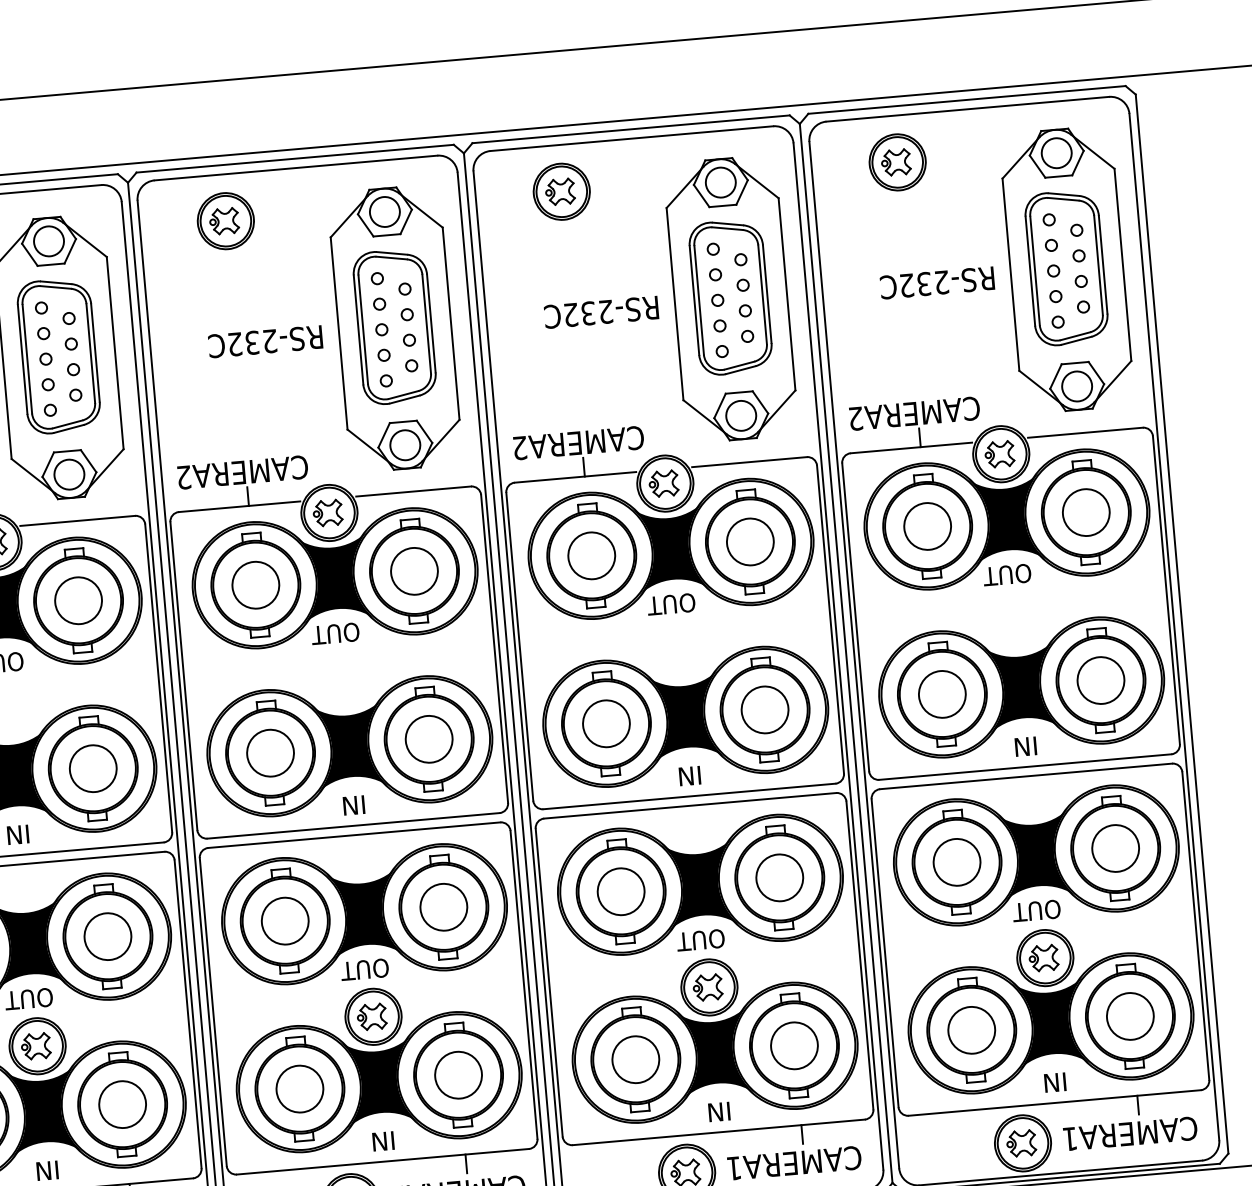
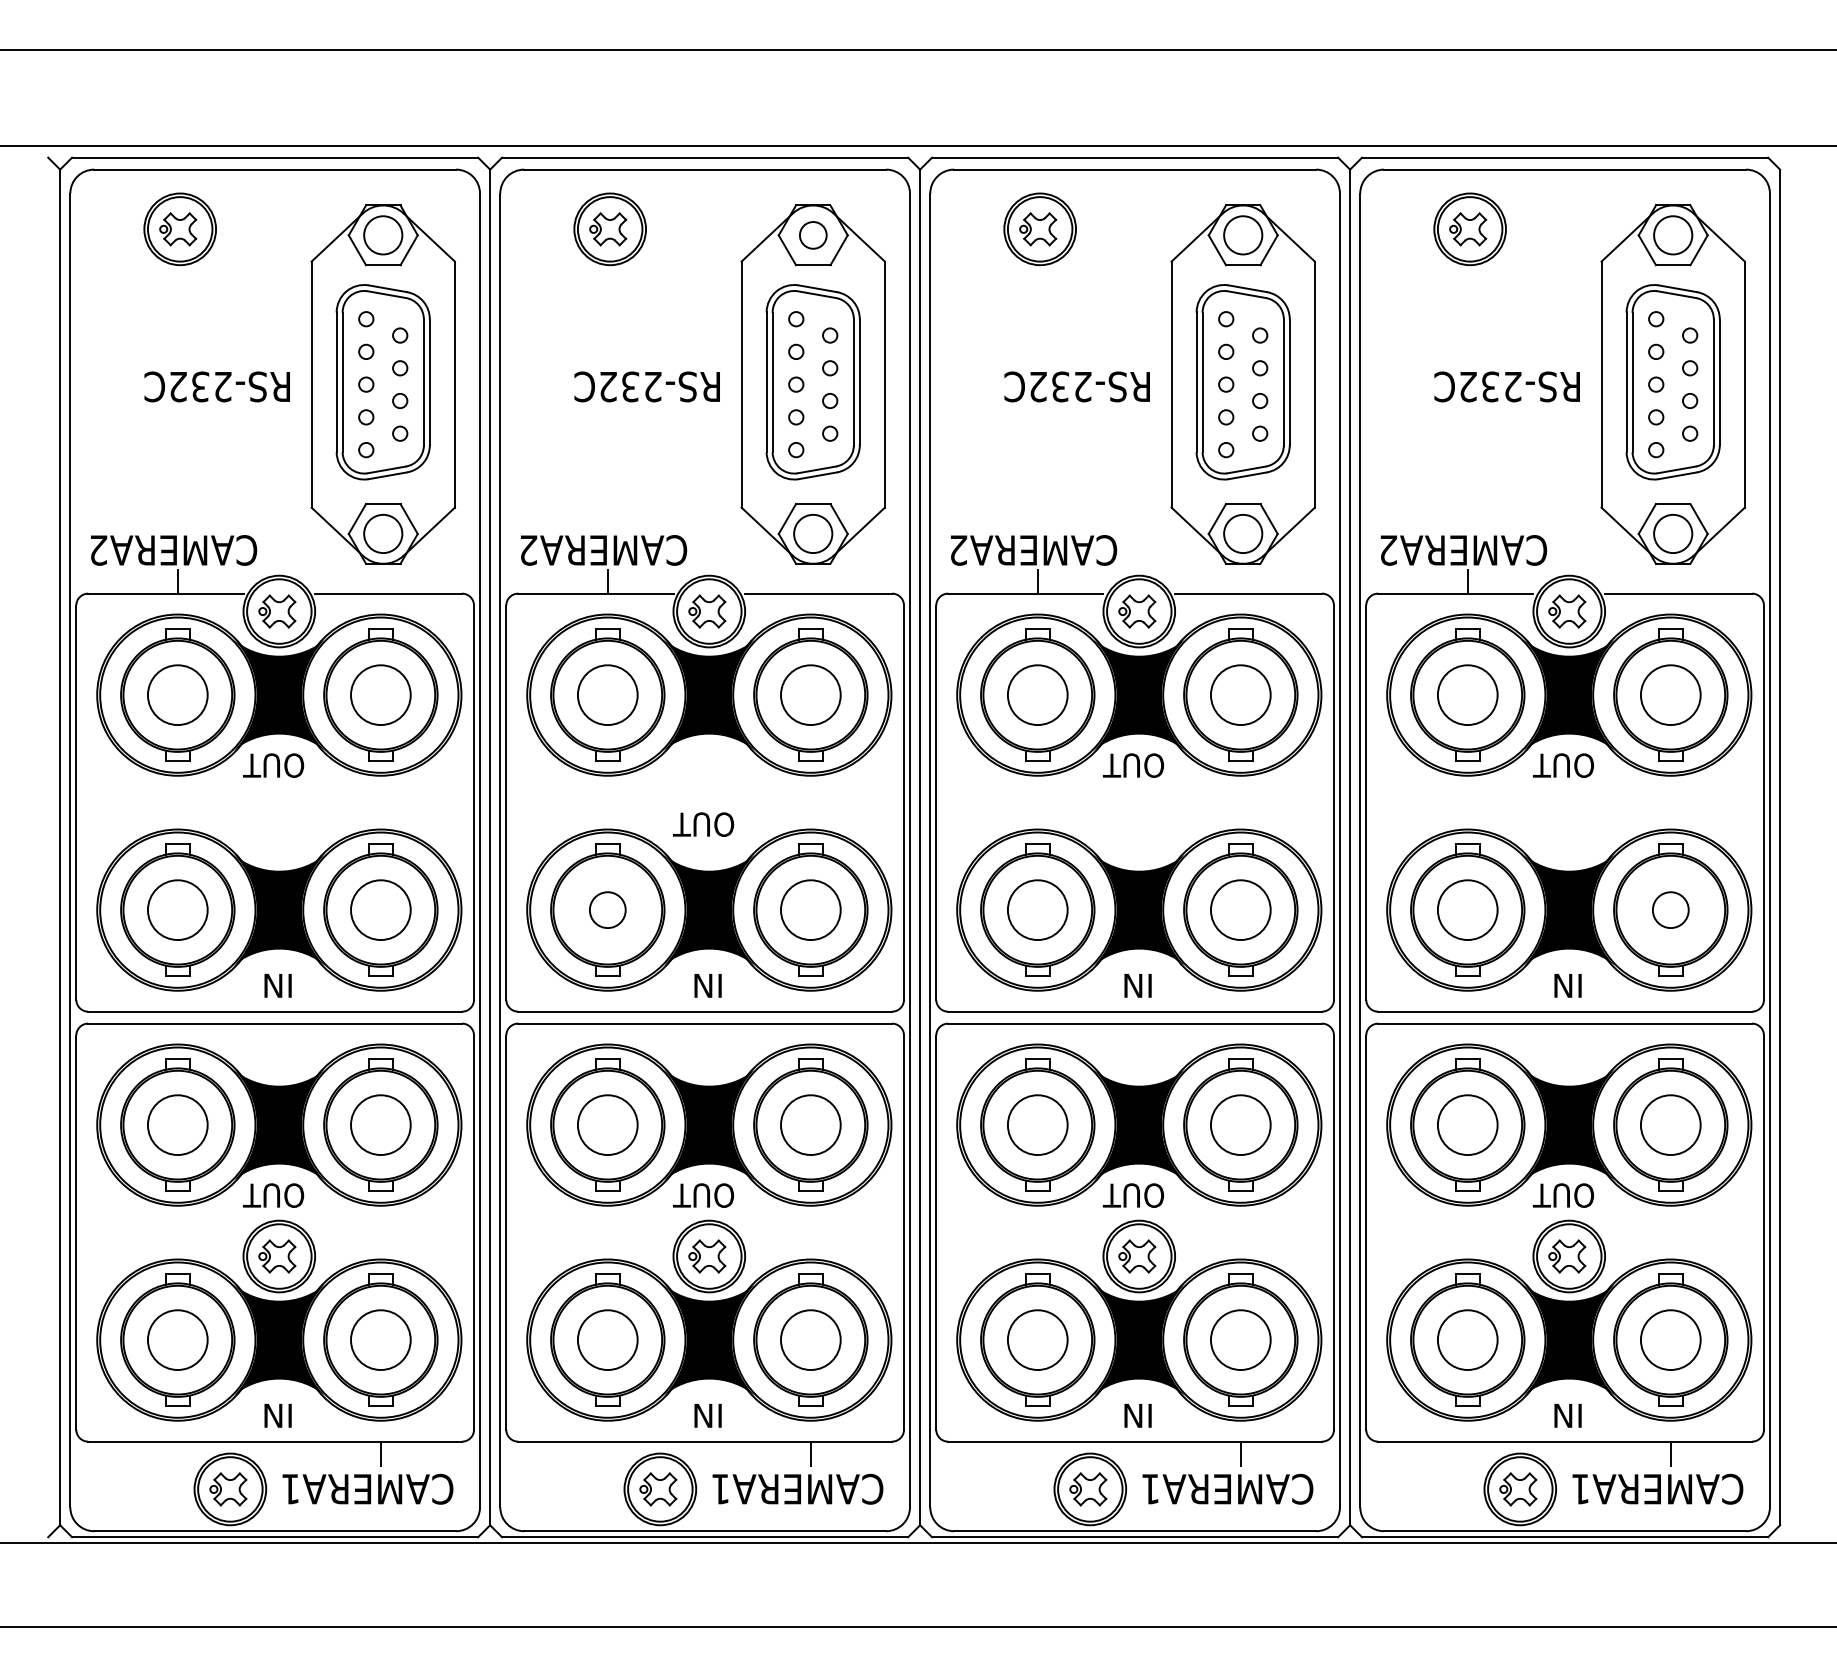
circle: (385, 212) -> (813, 235), size x0.7
text: (335, 633) -> (703, 824), moved
circle: (1100, 680) -> (1670, 910), size x0.6
circle: (270, 753) -> (607, 910), size x0.6

